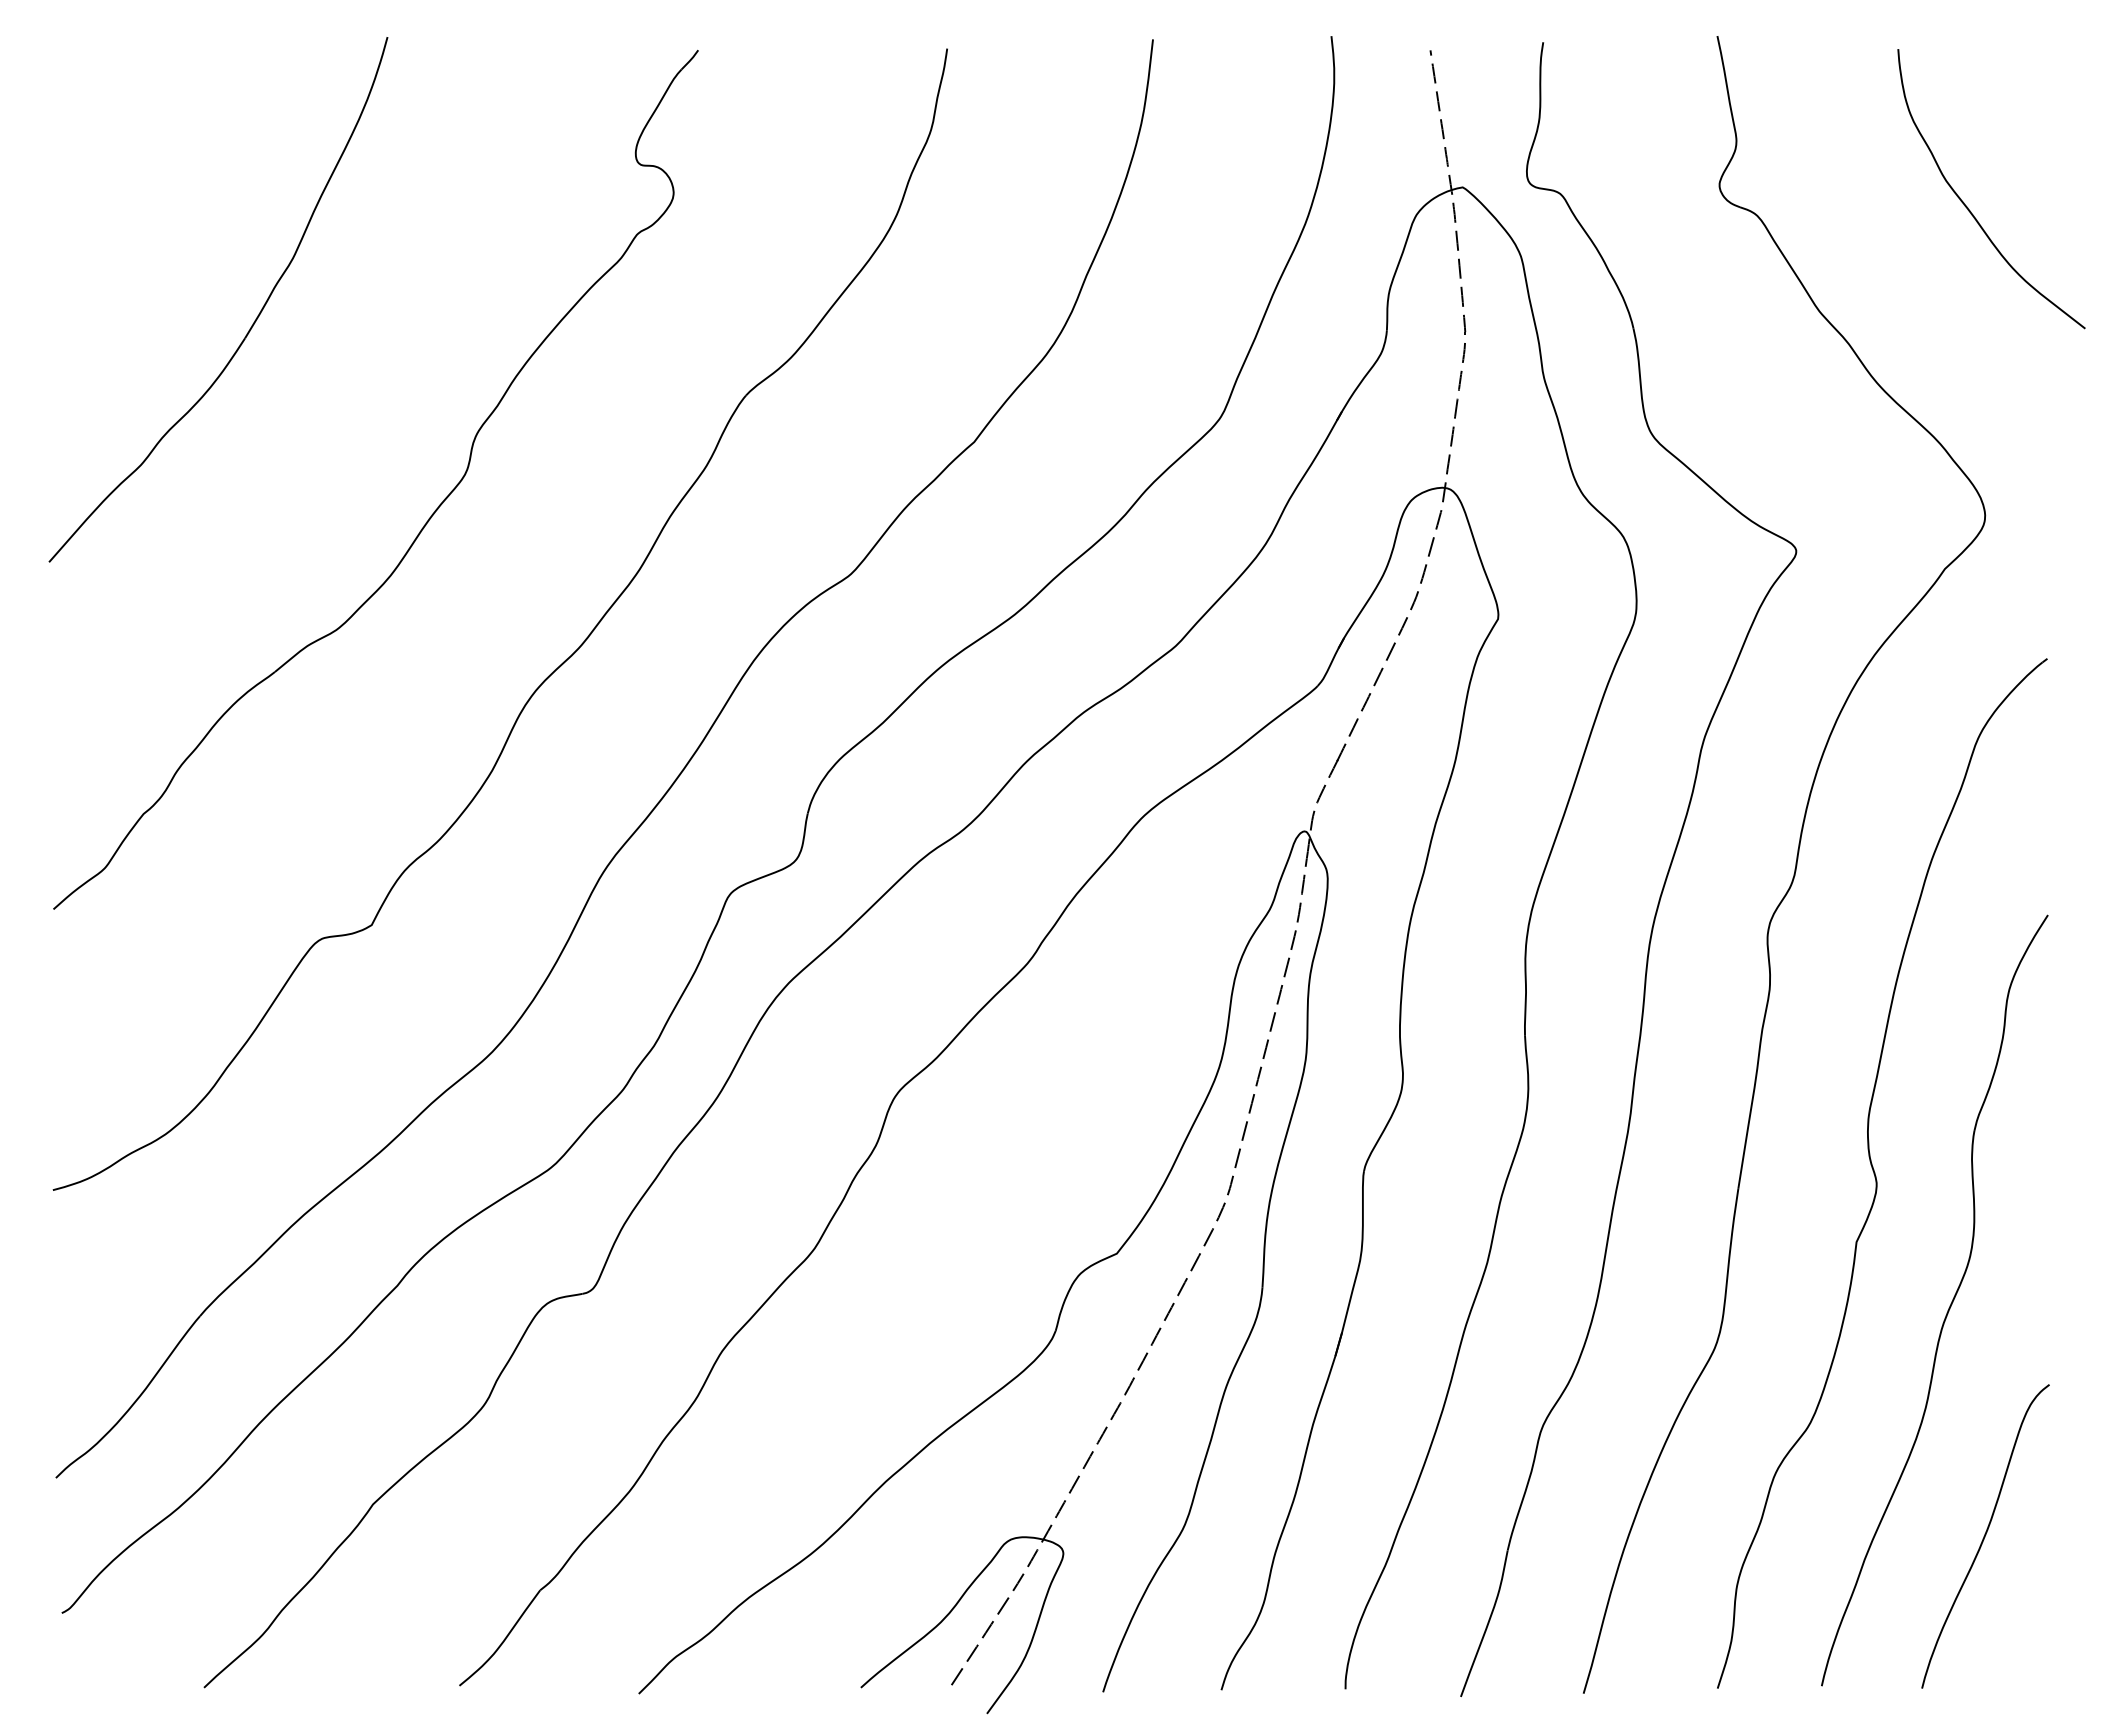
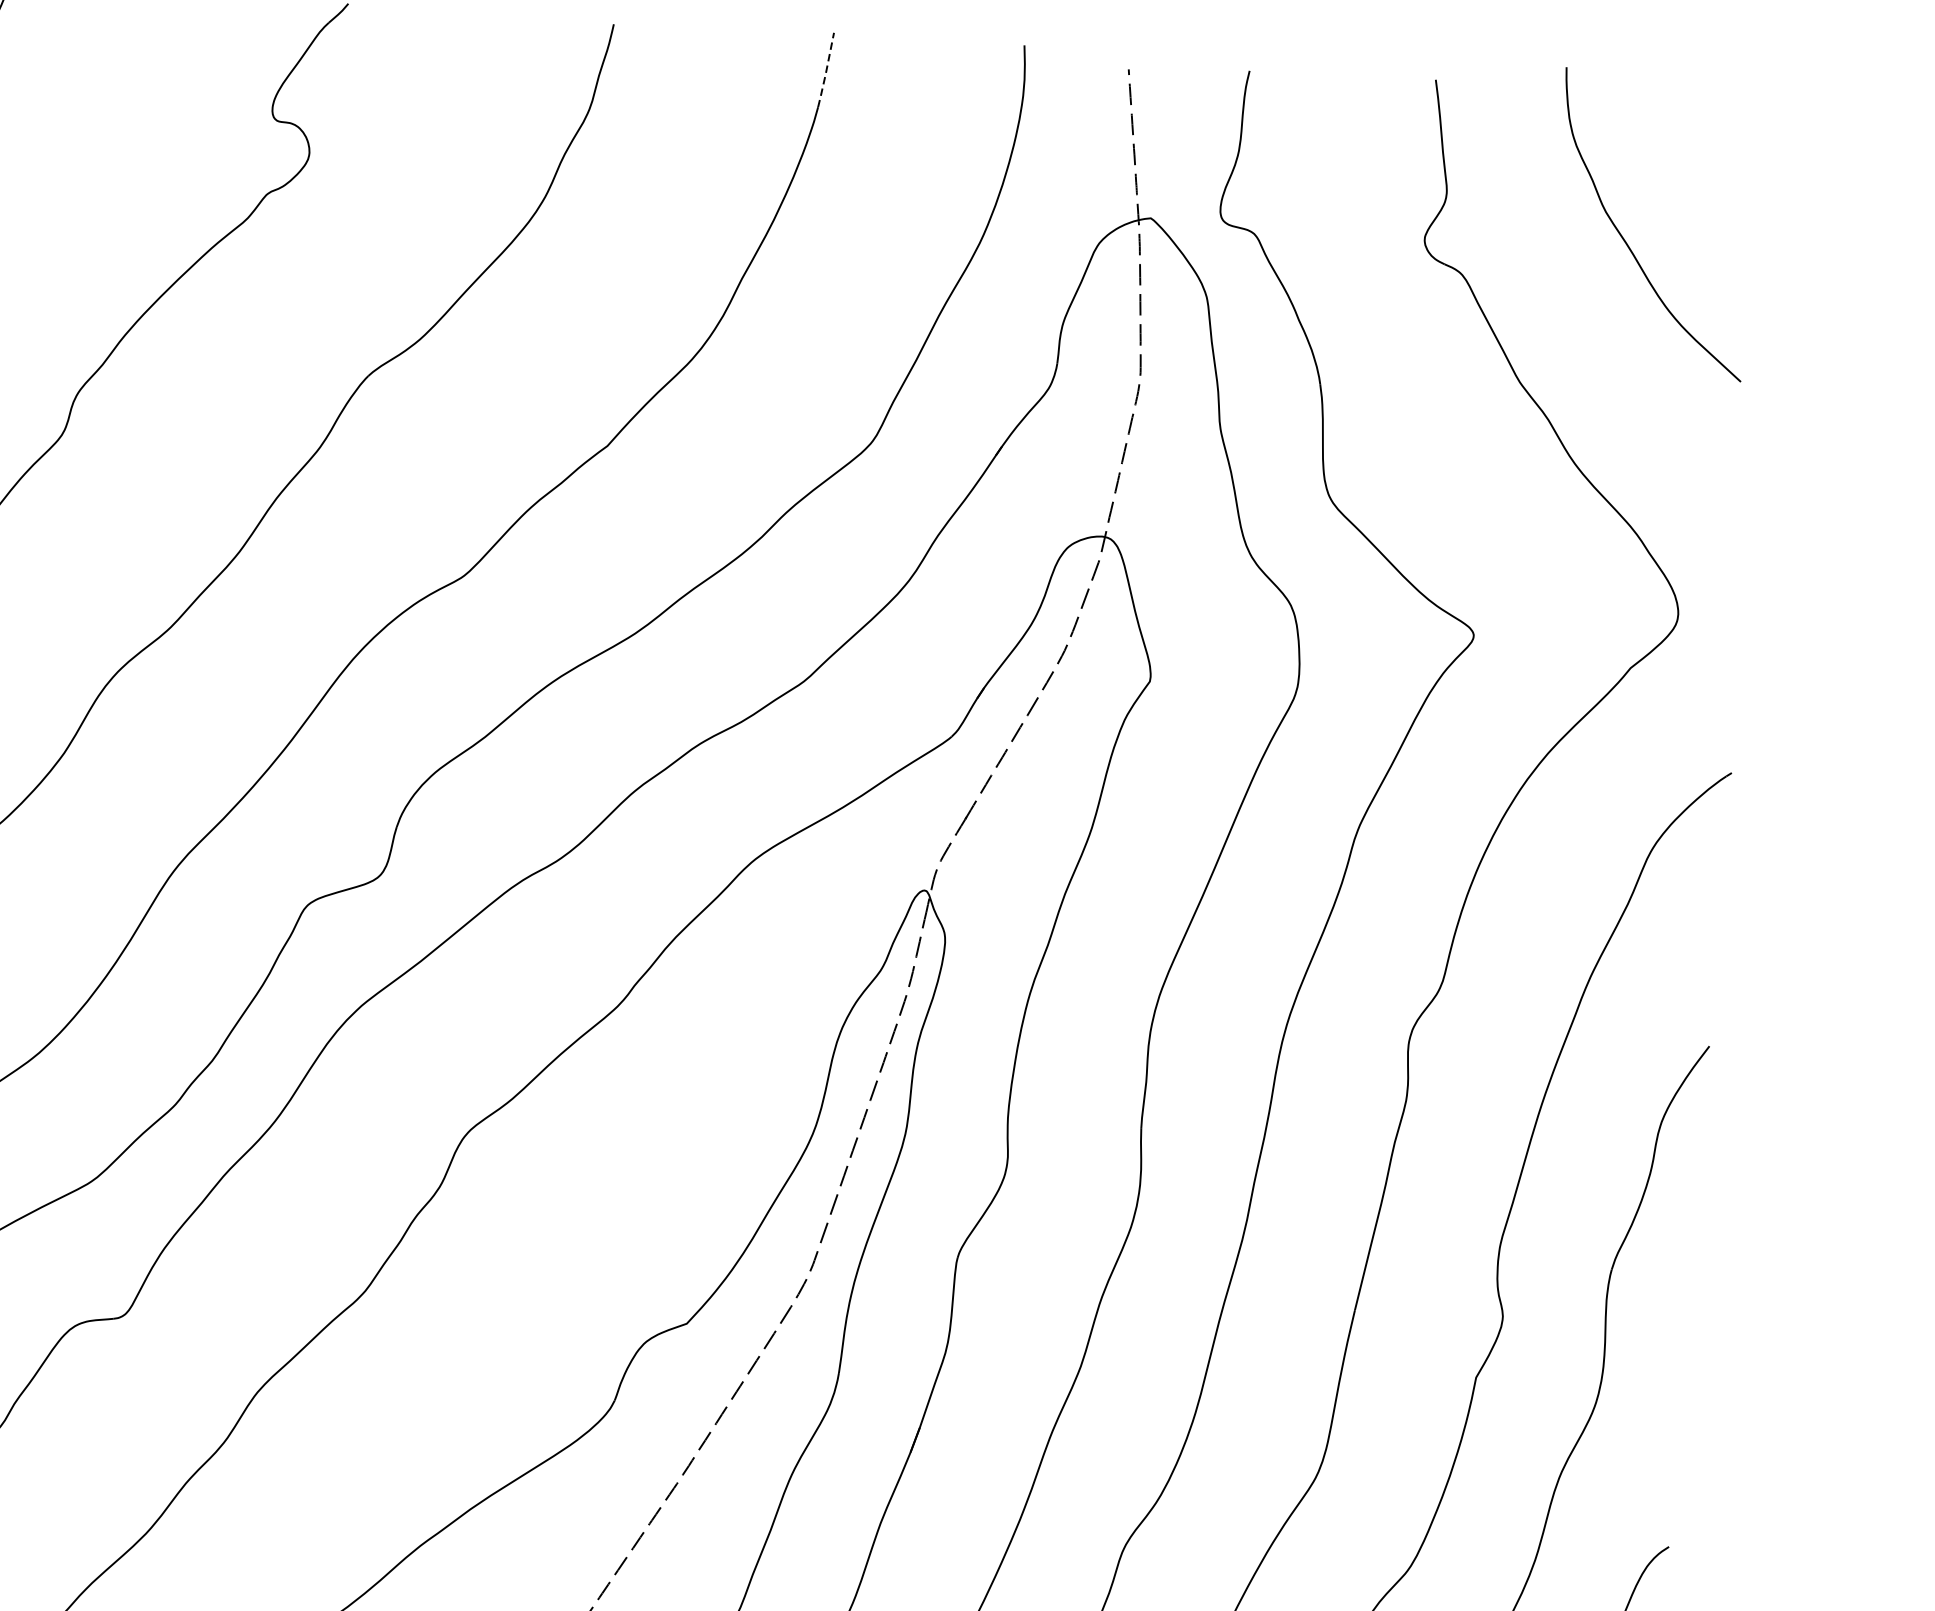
line: (1148, 75) -> (825, 70), solid -> dashed
curve: (1968, 207) -> (1627, 242), moved

